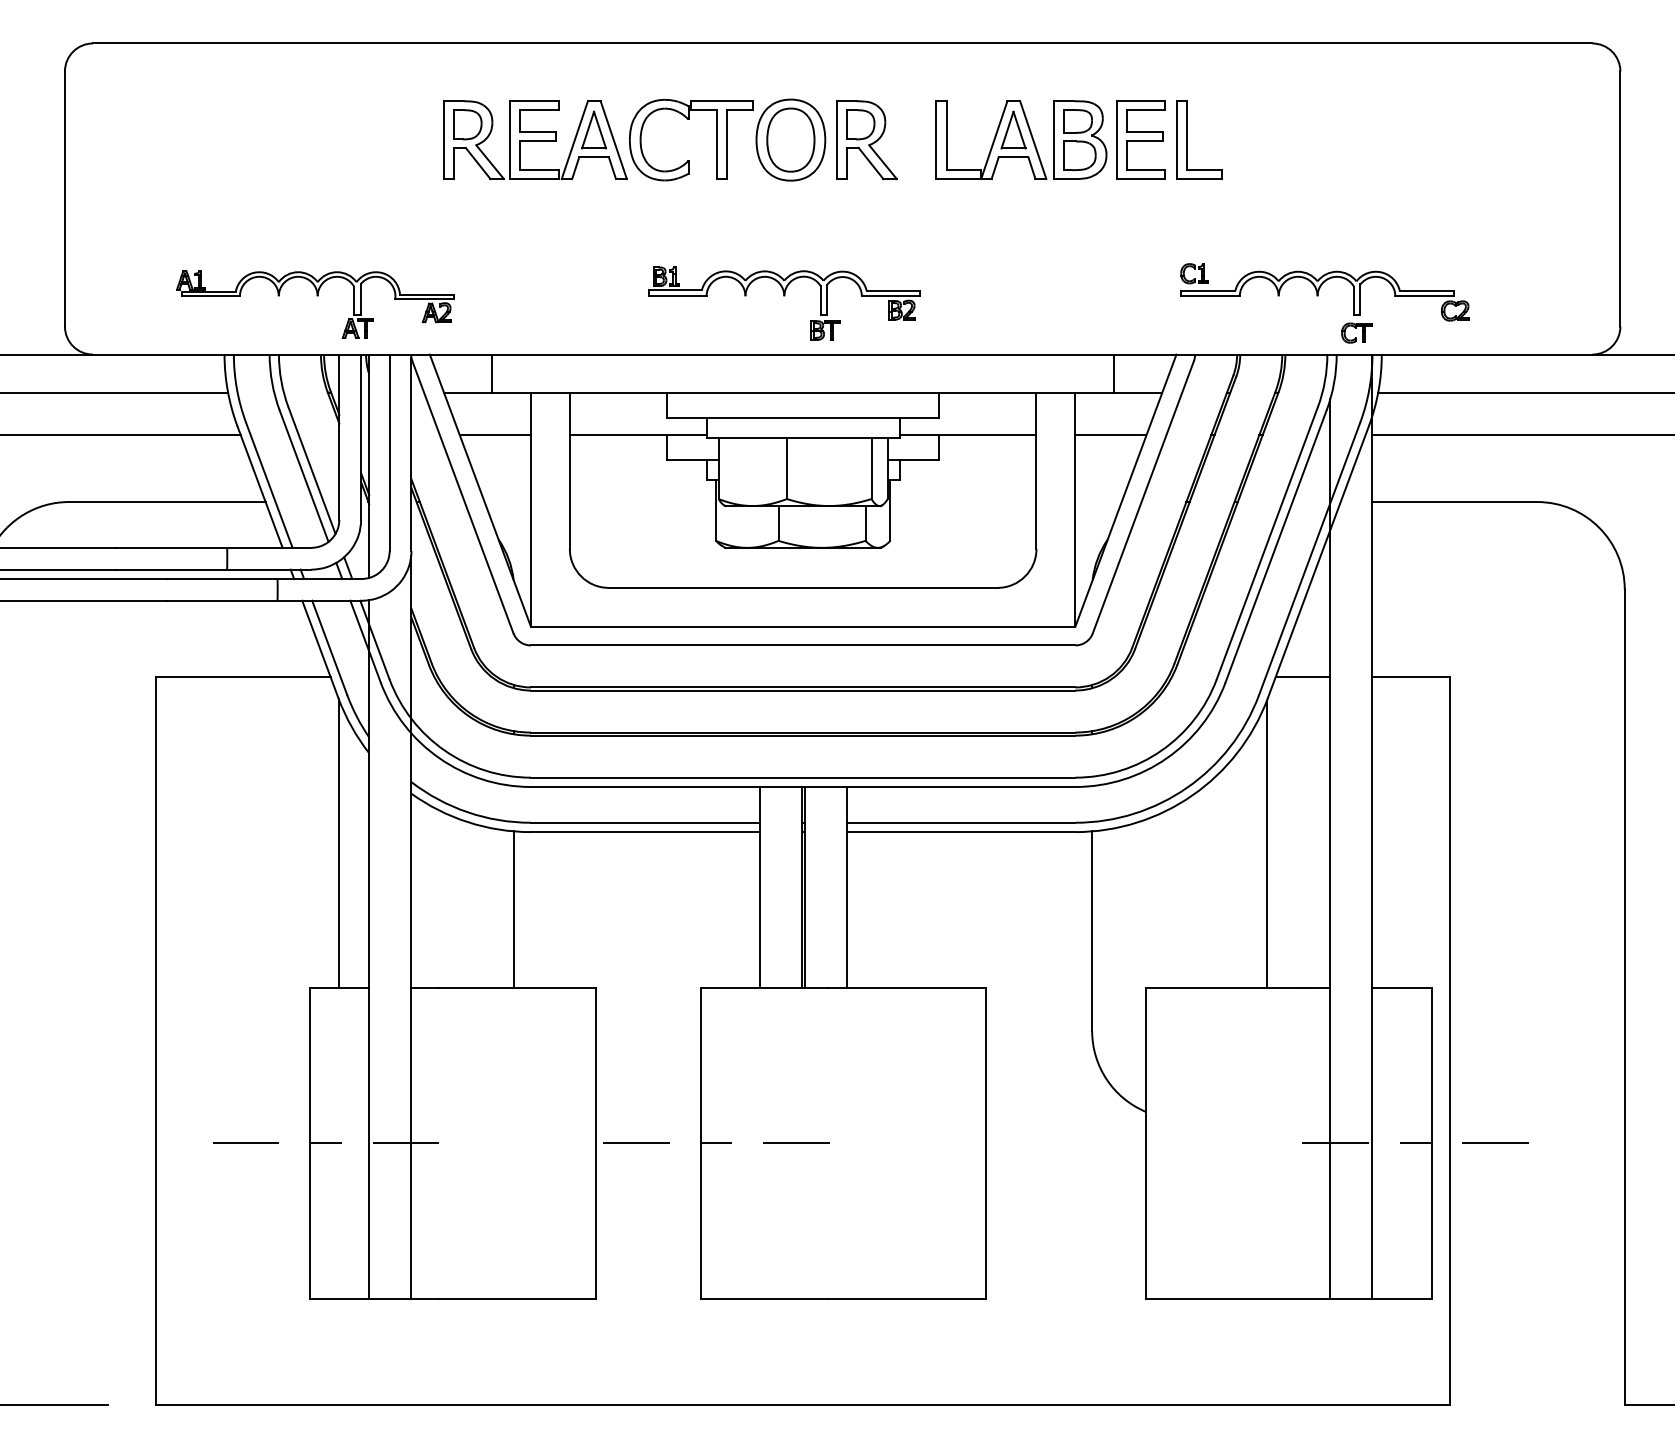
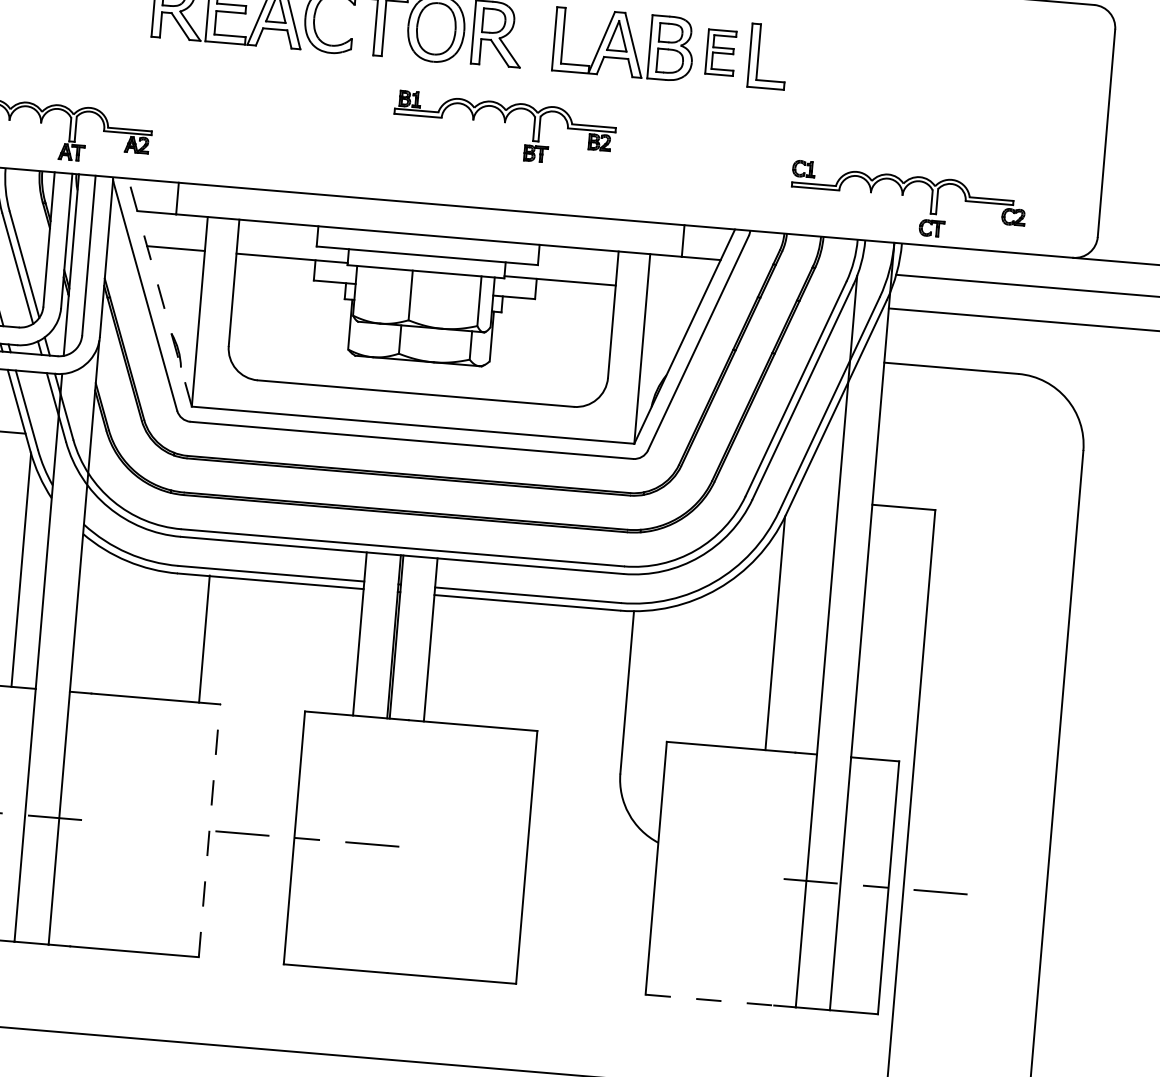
part: (1140, 139) -> (720, 52), size x0.7
part: (784, 296) -> (505, 123), moved
part: (1318, 296) -> (903, 196), moved
line: (1110, 435) -> (675, 290), removed
line: (480, 490) -> (160, 292), solid -> dashed
line: (1302, 676) -> (815, 499), removed
line: (514, 909) -> (204, 639), moved
line: (595, 1143) -> (209, 830), solid -> dashed
line: (1225, 1298) -> (710, 999), solid -> dashed

